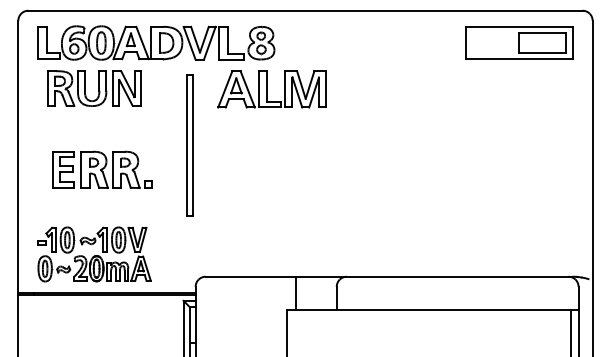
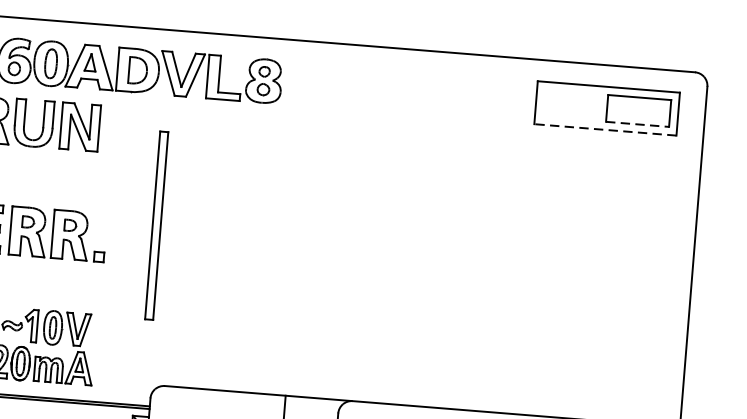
line: (542, 53) -> (637, 124), solid -> dashed
line: (518, 59) -> (604, 130), solid -> dashed
part: (271, 89) -> (272, 143), removed
part: (189, 145) -> (156, 225), moved

